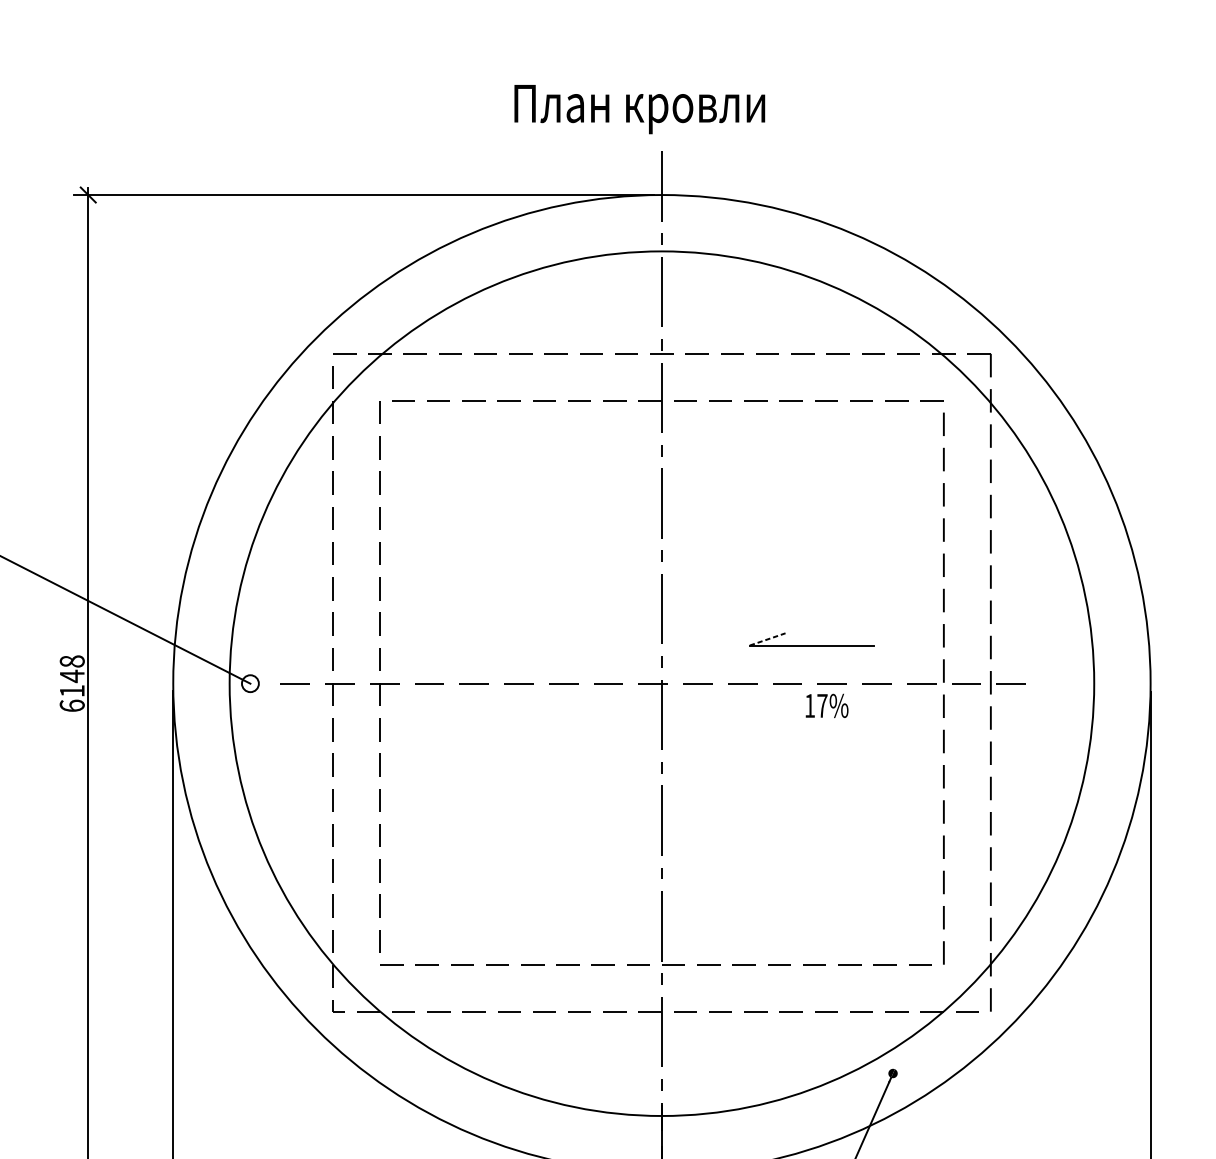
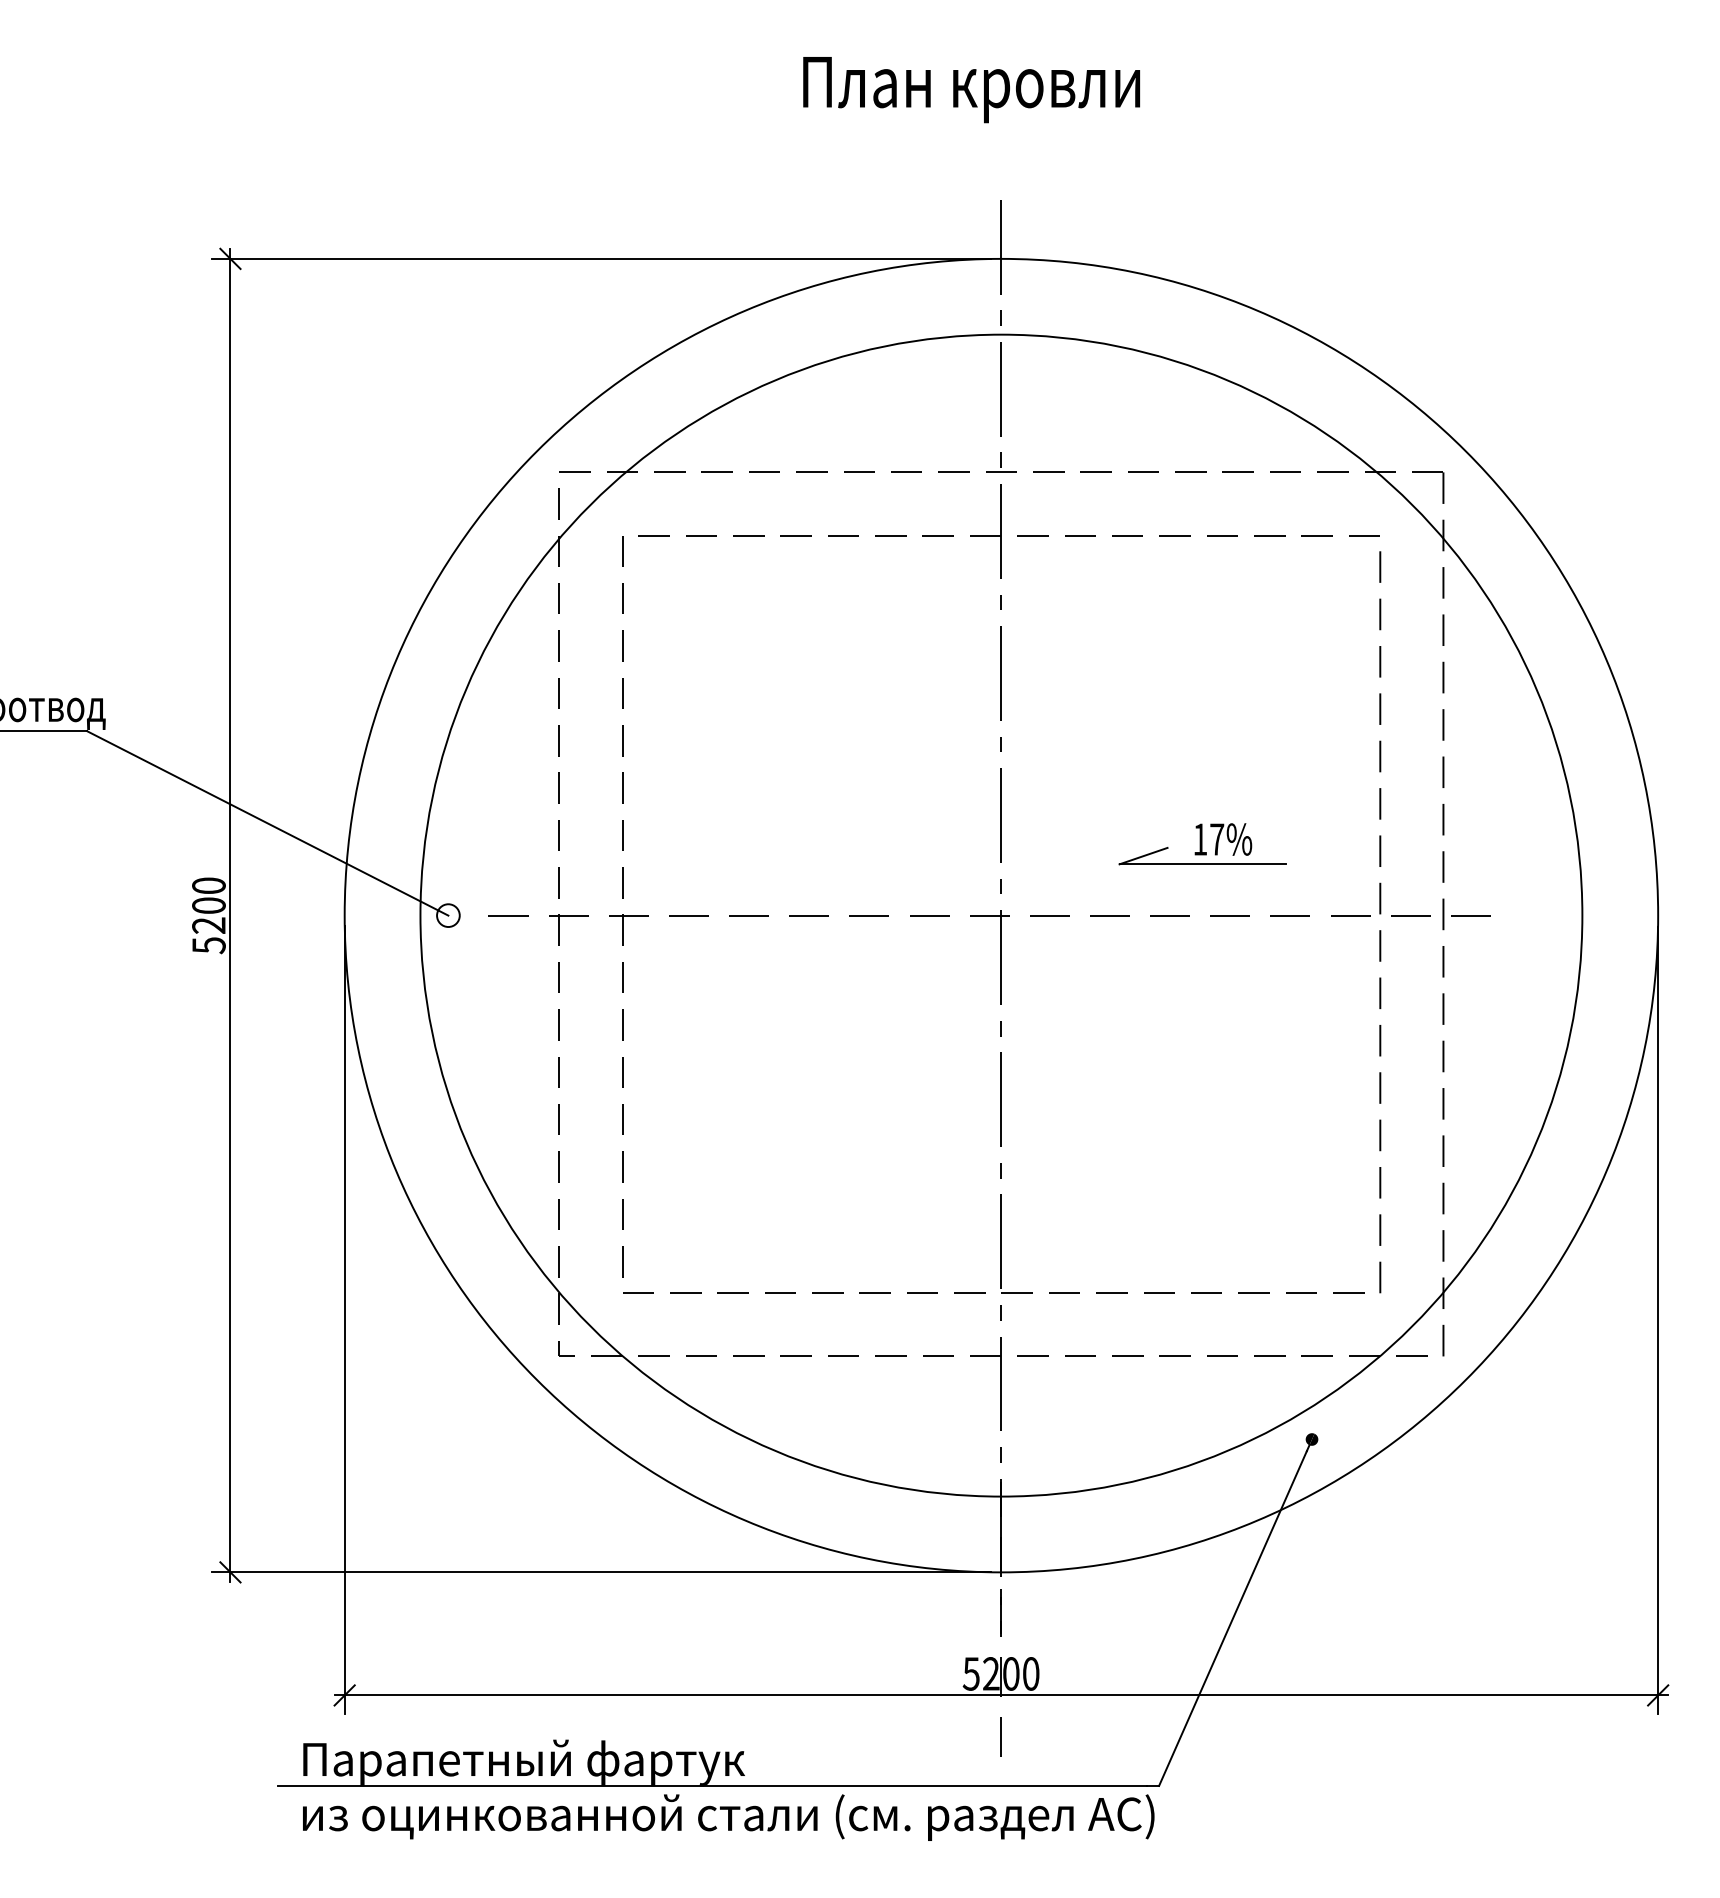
text: (639, 109) -> (971, 90), moved
line: (768, 638) -> (1144, 855), dashed -> solid
text: (71, 683) -> (208, 915), 6148 -> 5200
text: (827, 705) -> (1223, 839), moved

